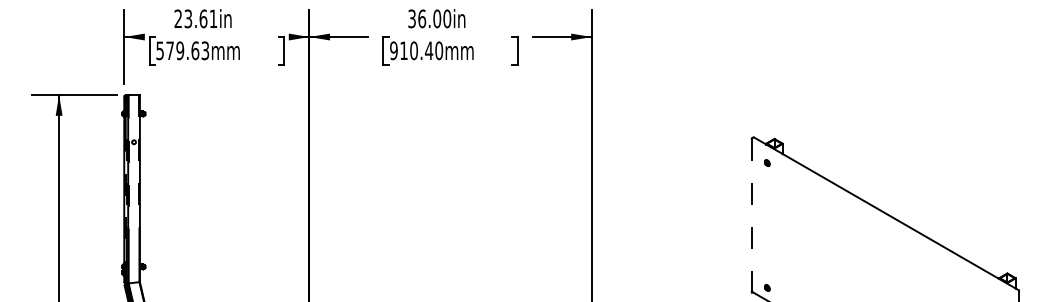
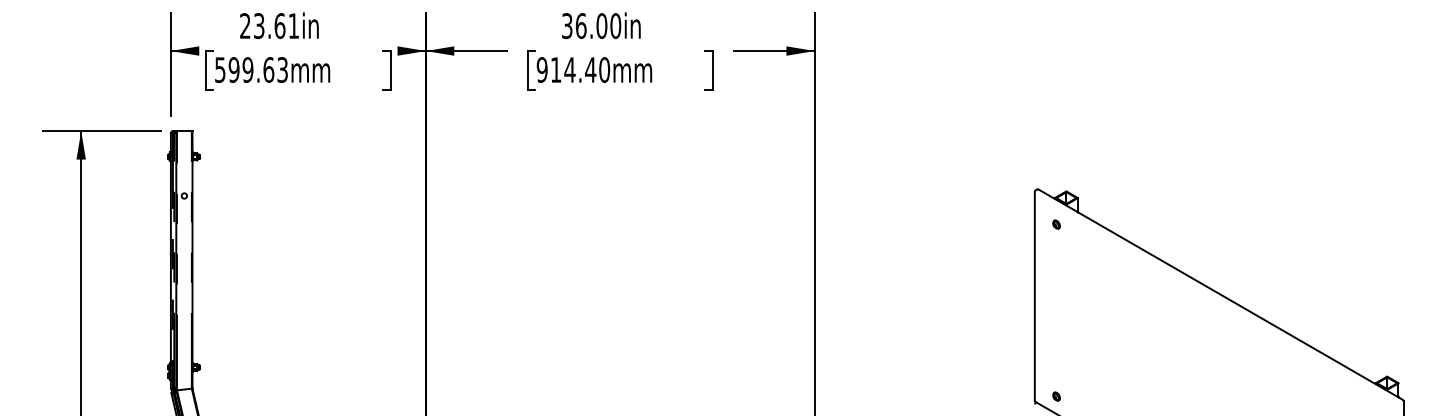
text: (169, 50) -> (233, 69), 579.63mm -> 599.63mm
text: (413, 50) -> (569, 69), 910.40mm -> 914.40mm
line: (751, 215) -> (1034, 296), dashed -> solid

